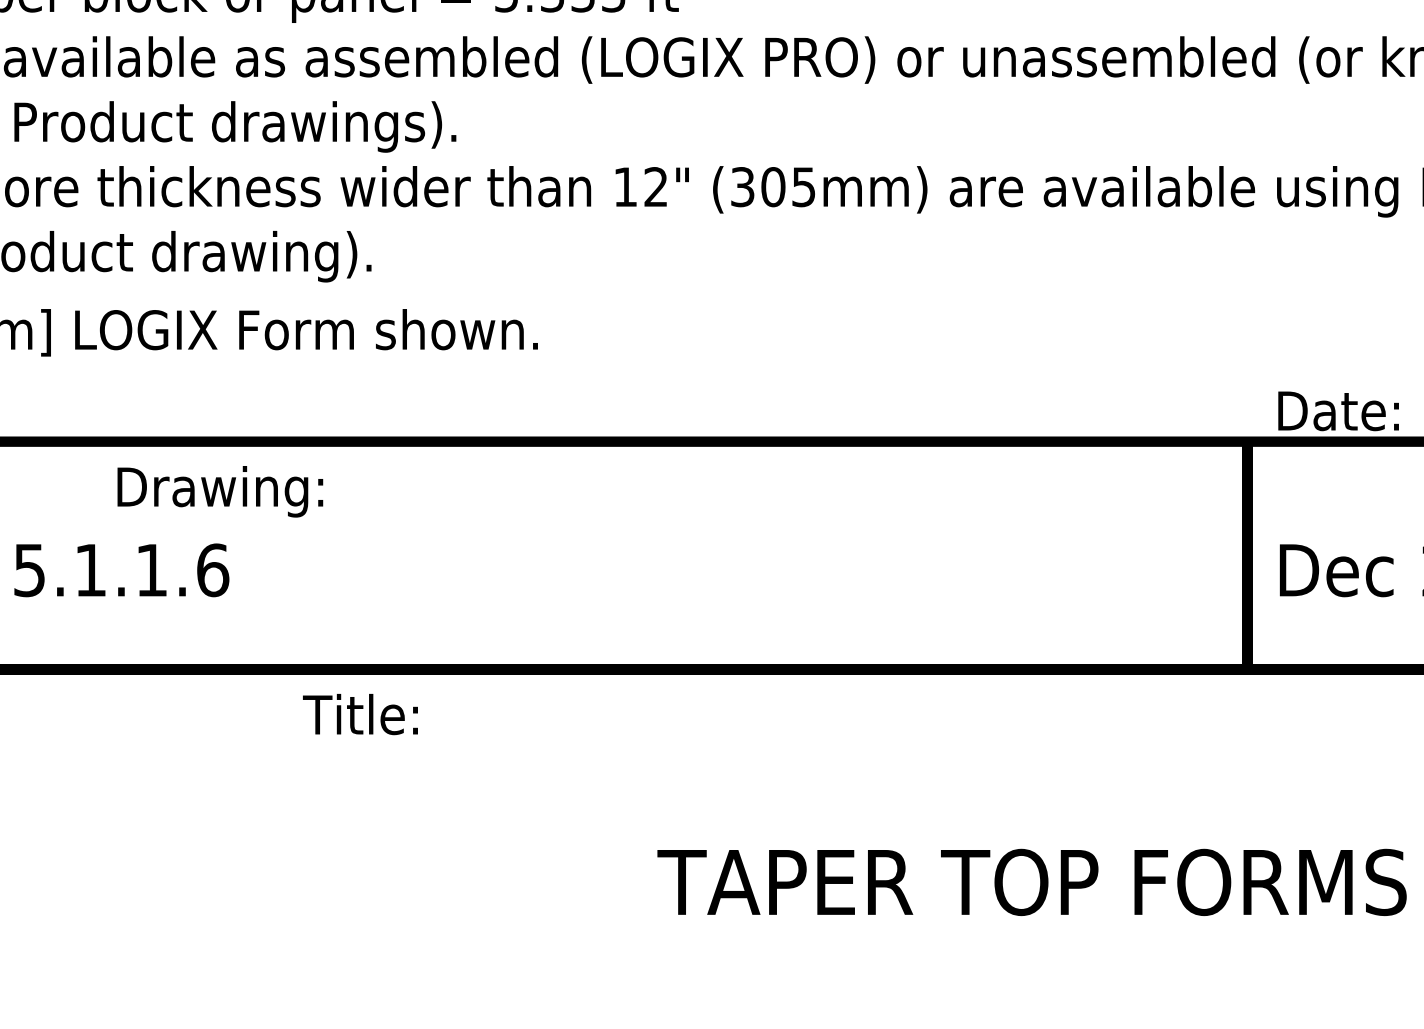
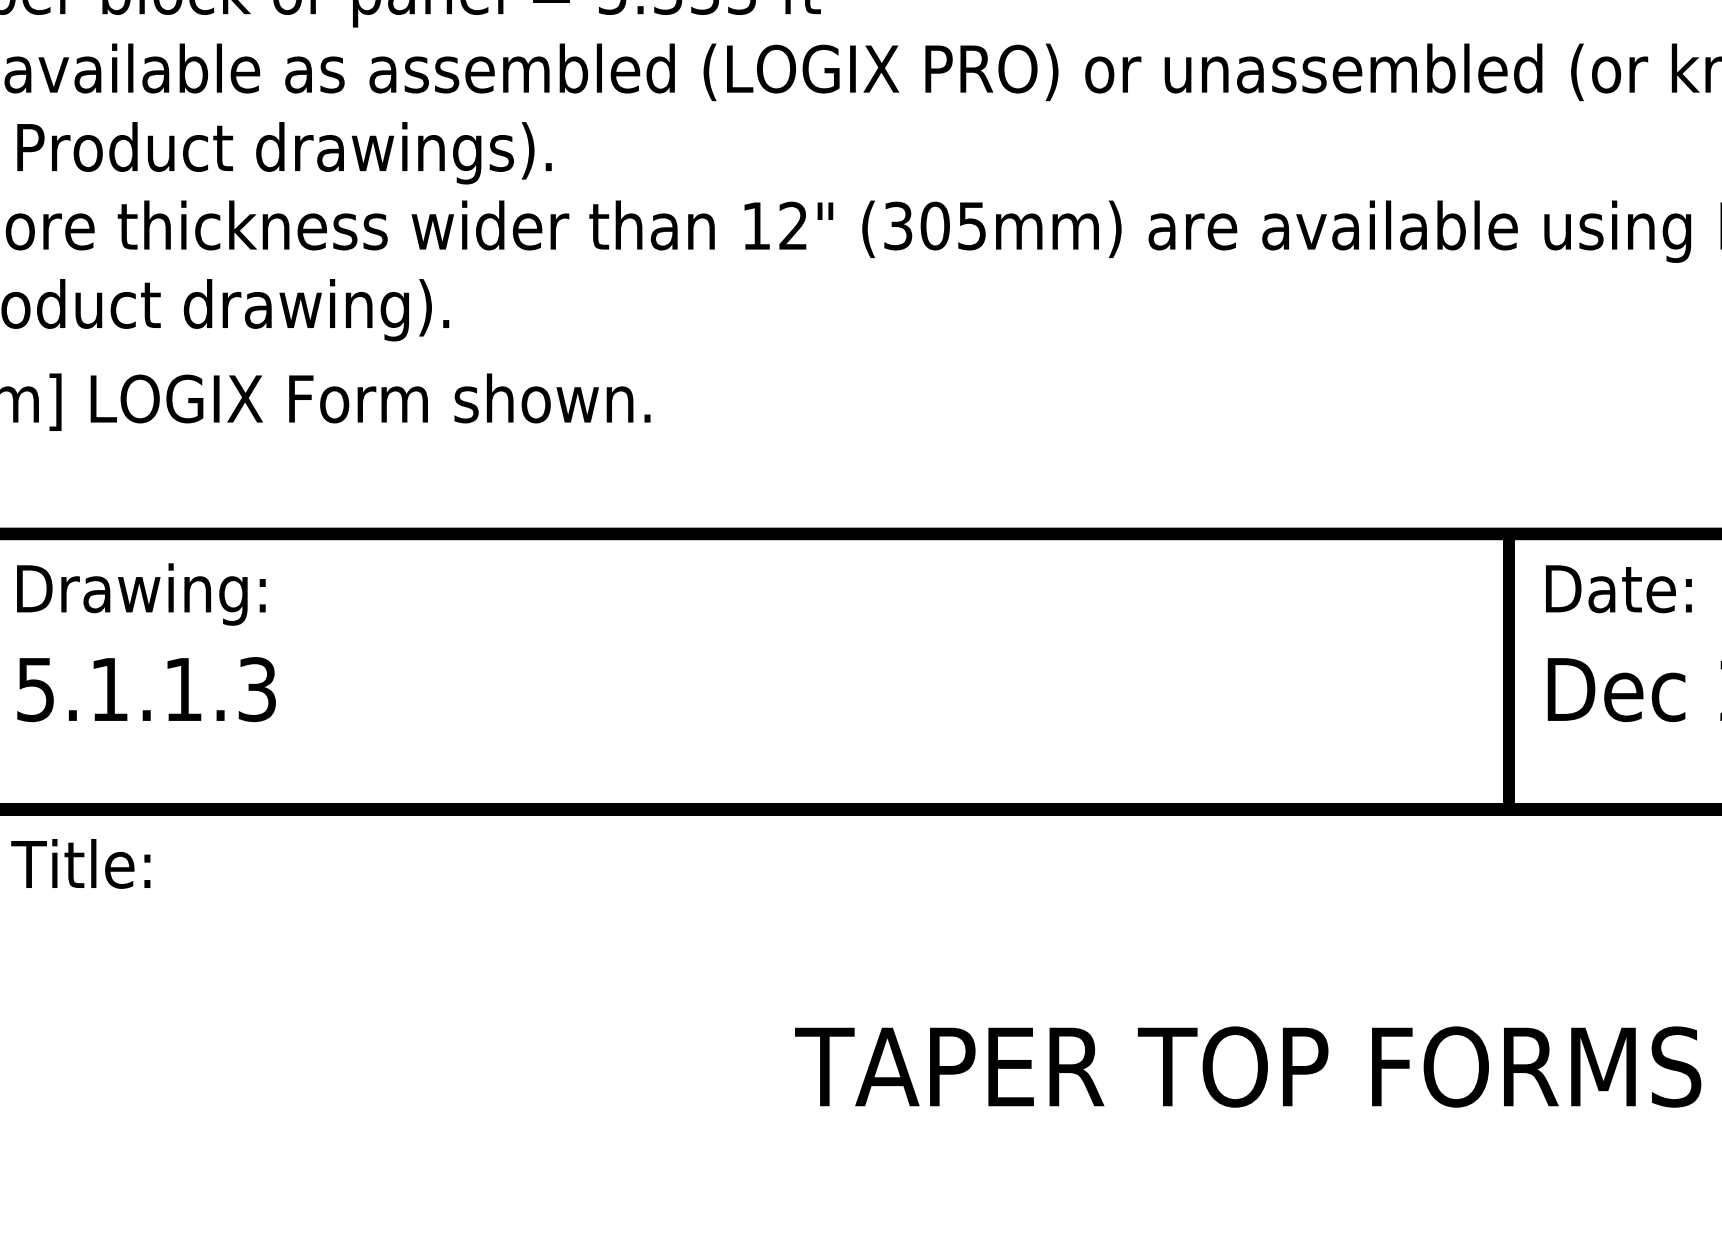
text: (1338, 411) -> (1618, 589), moved
text: (220, 491) -> (141, 594), moved
text: (213, 570) -> (257, 689), 5.1.1.6 -> 5.1.1.3
text: (360, 714) -> (80, 863), moved

